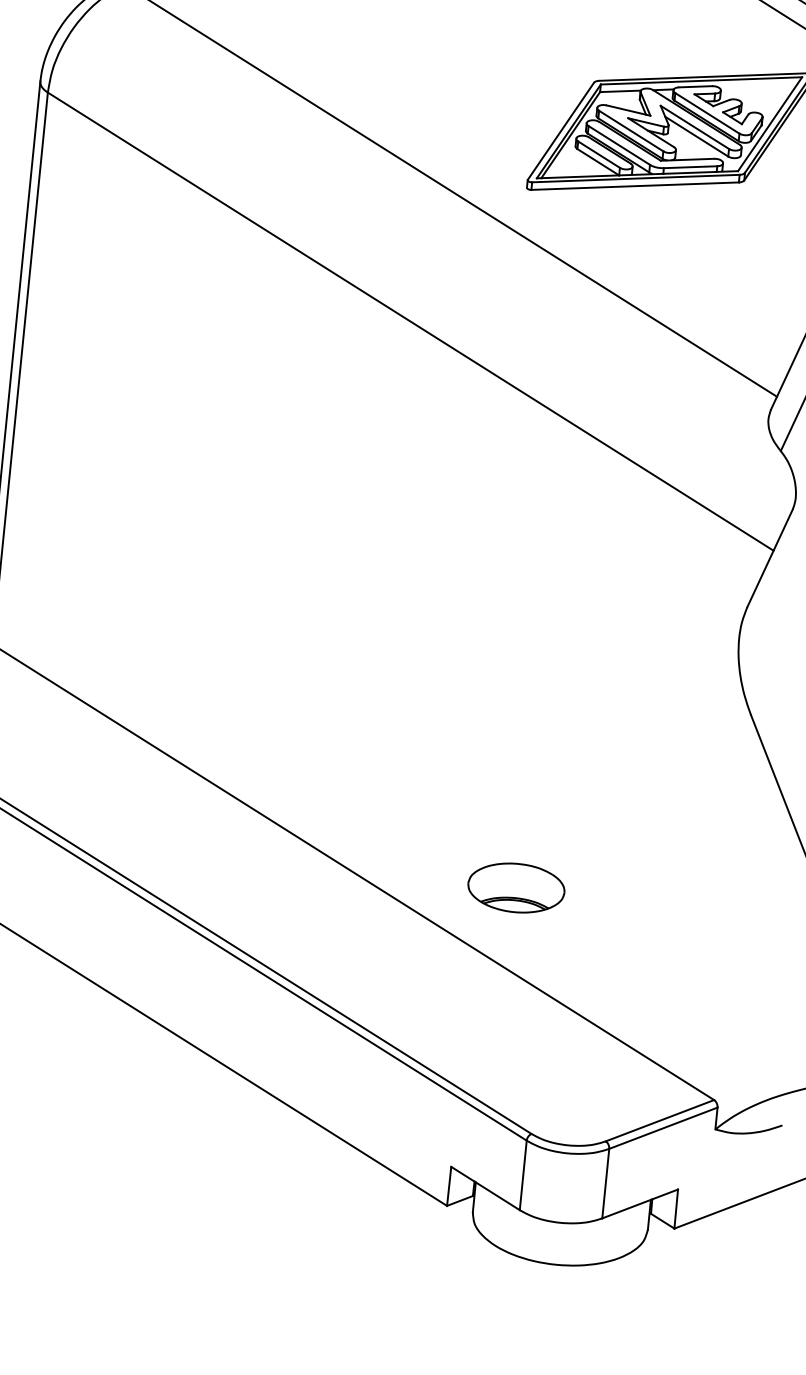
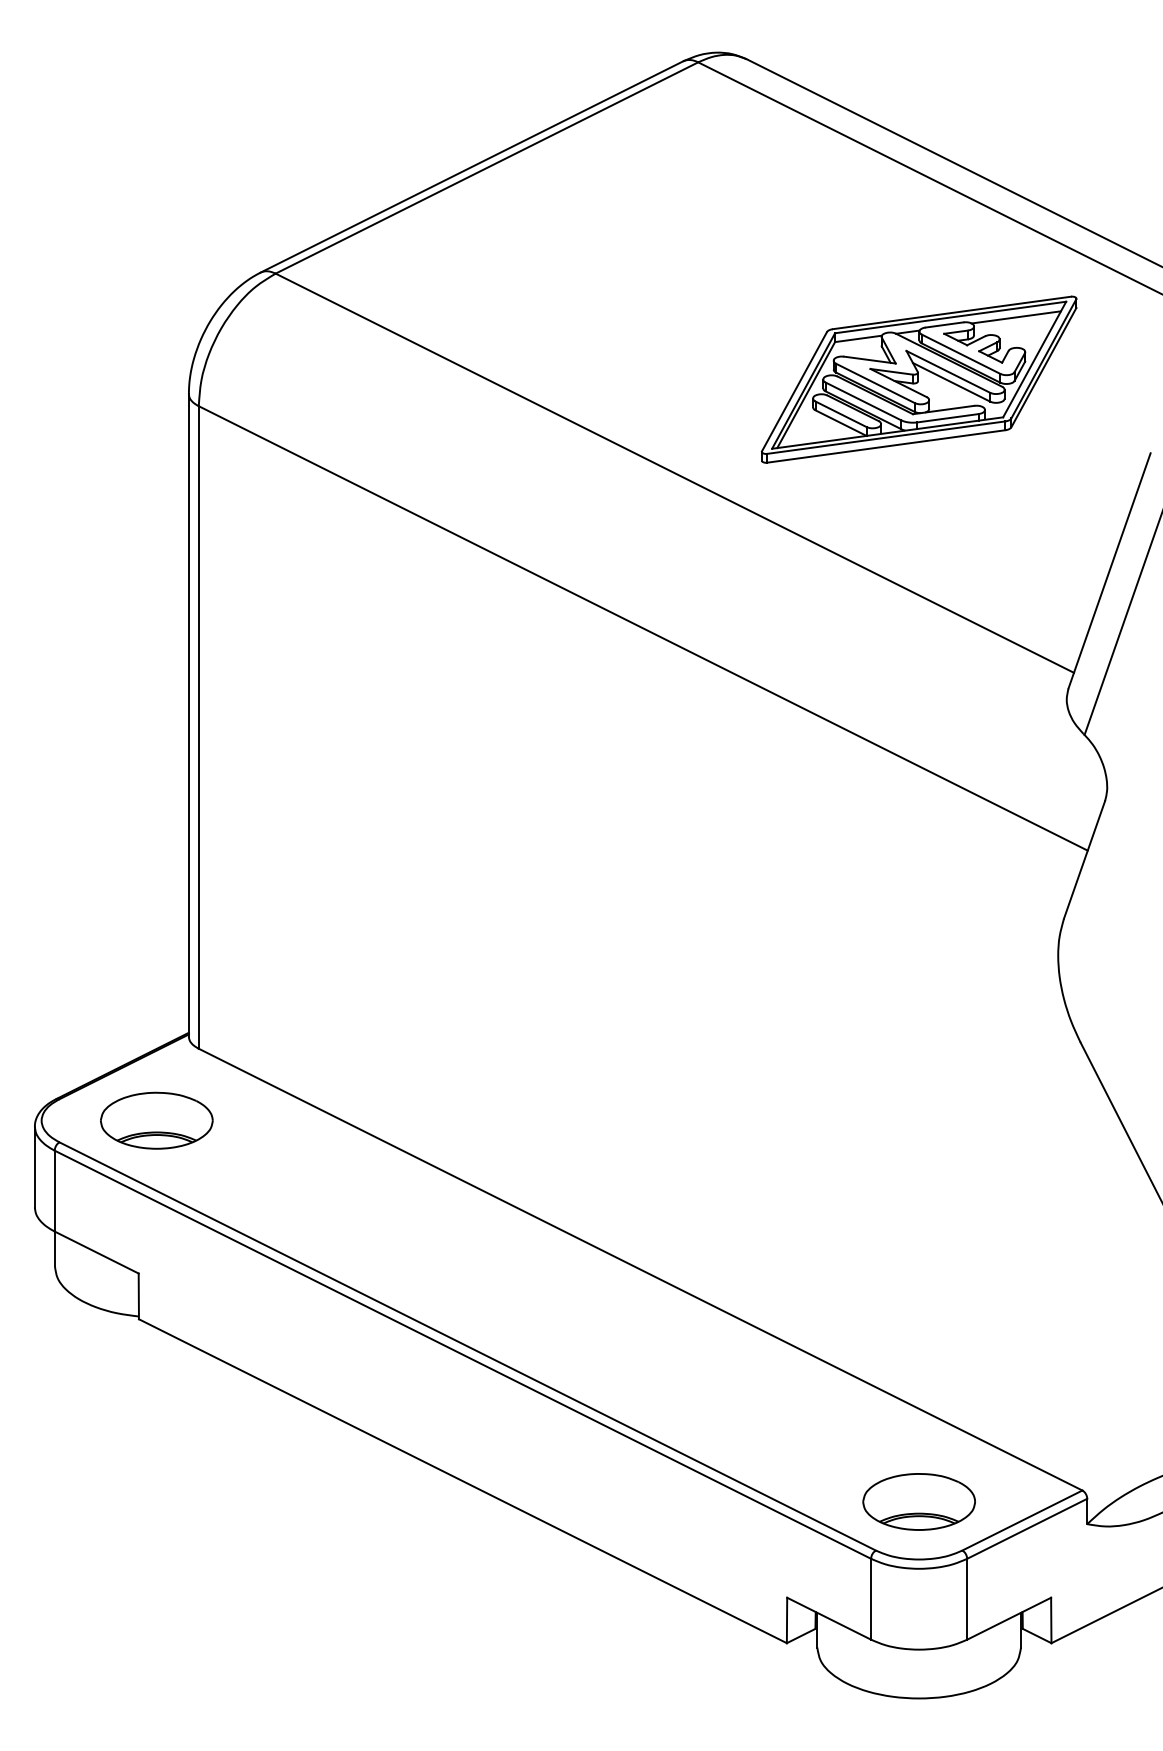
line: (757, 86) -> (1015, 317), added
part: (515, 887) -> (918, 1501), moved

